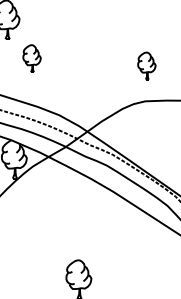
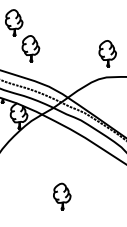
part: (31, 58) -> (30, 48), size x1.43
part: (146, 65) -> (107, 53), size x1.43

